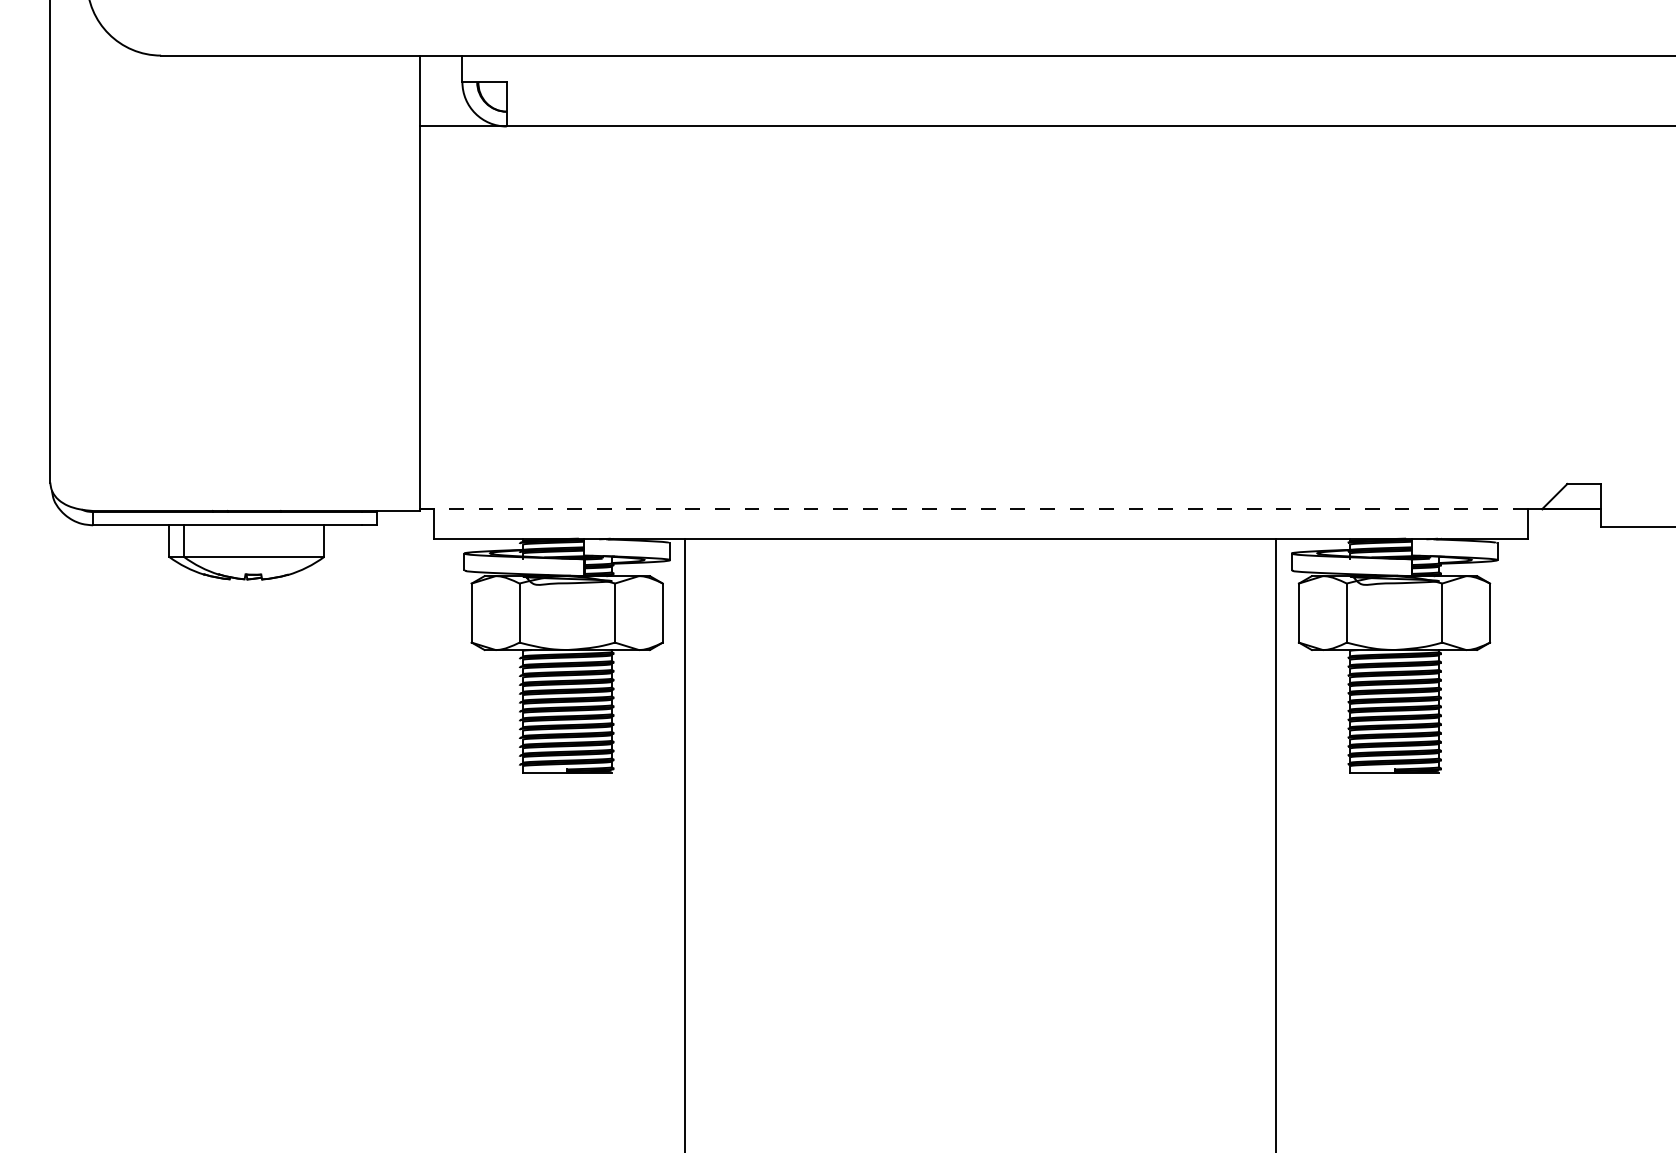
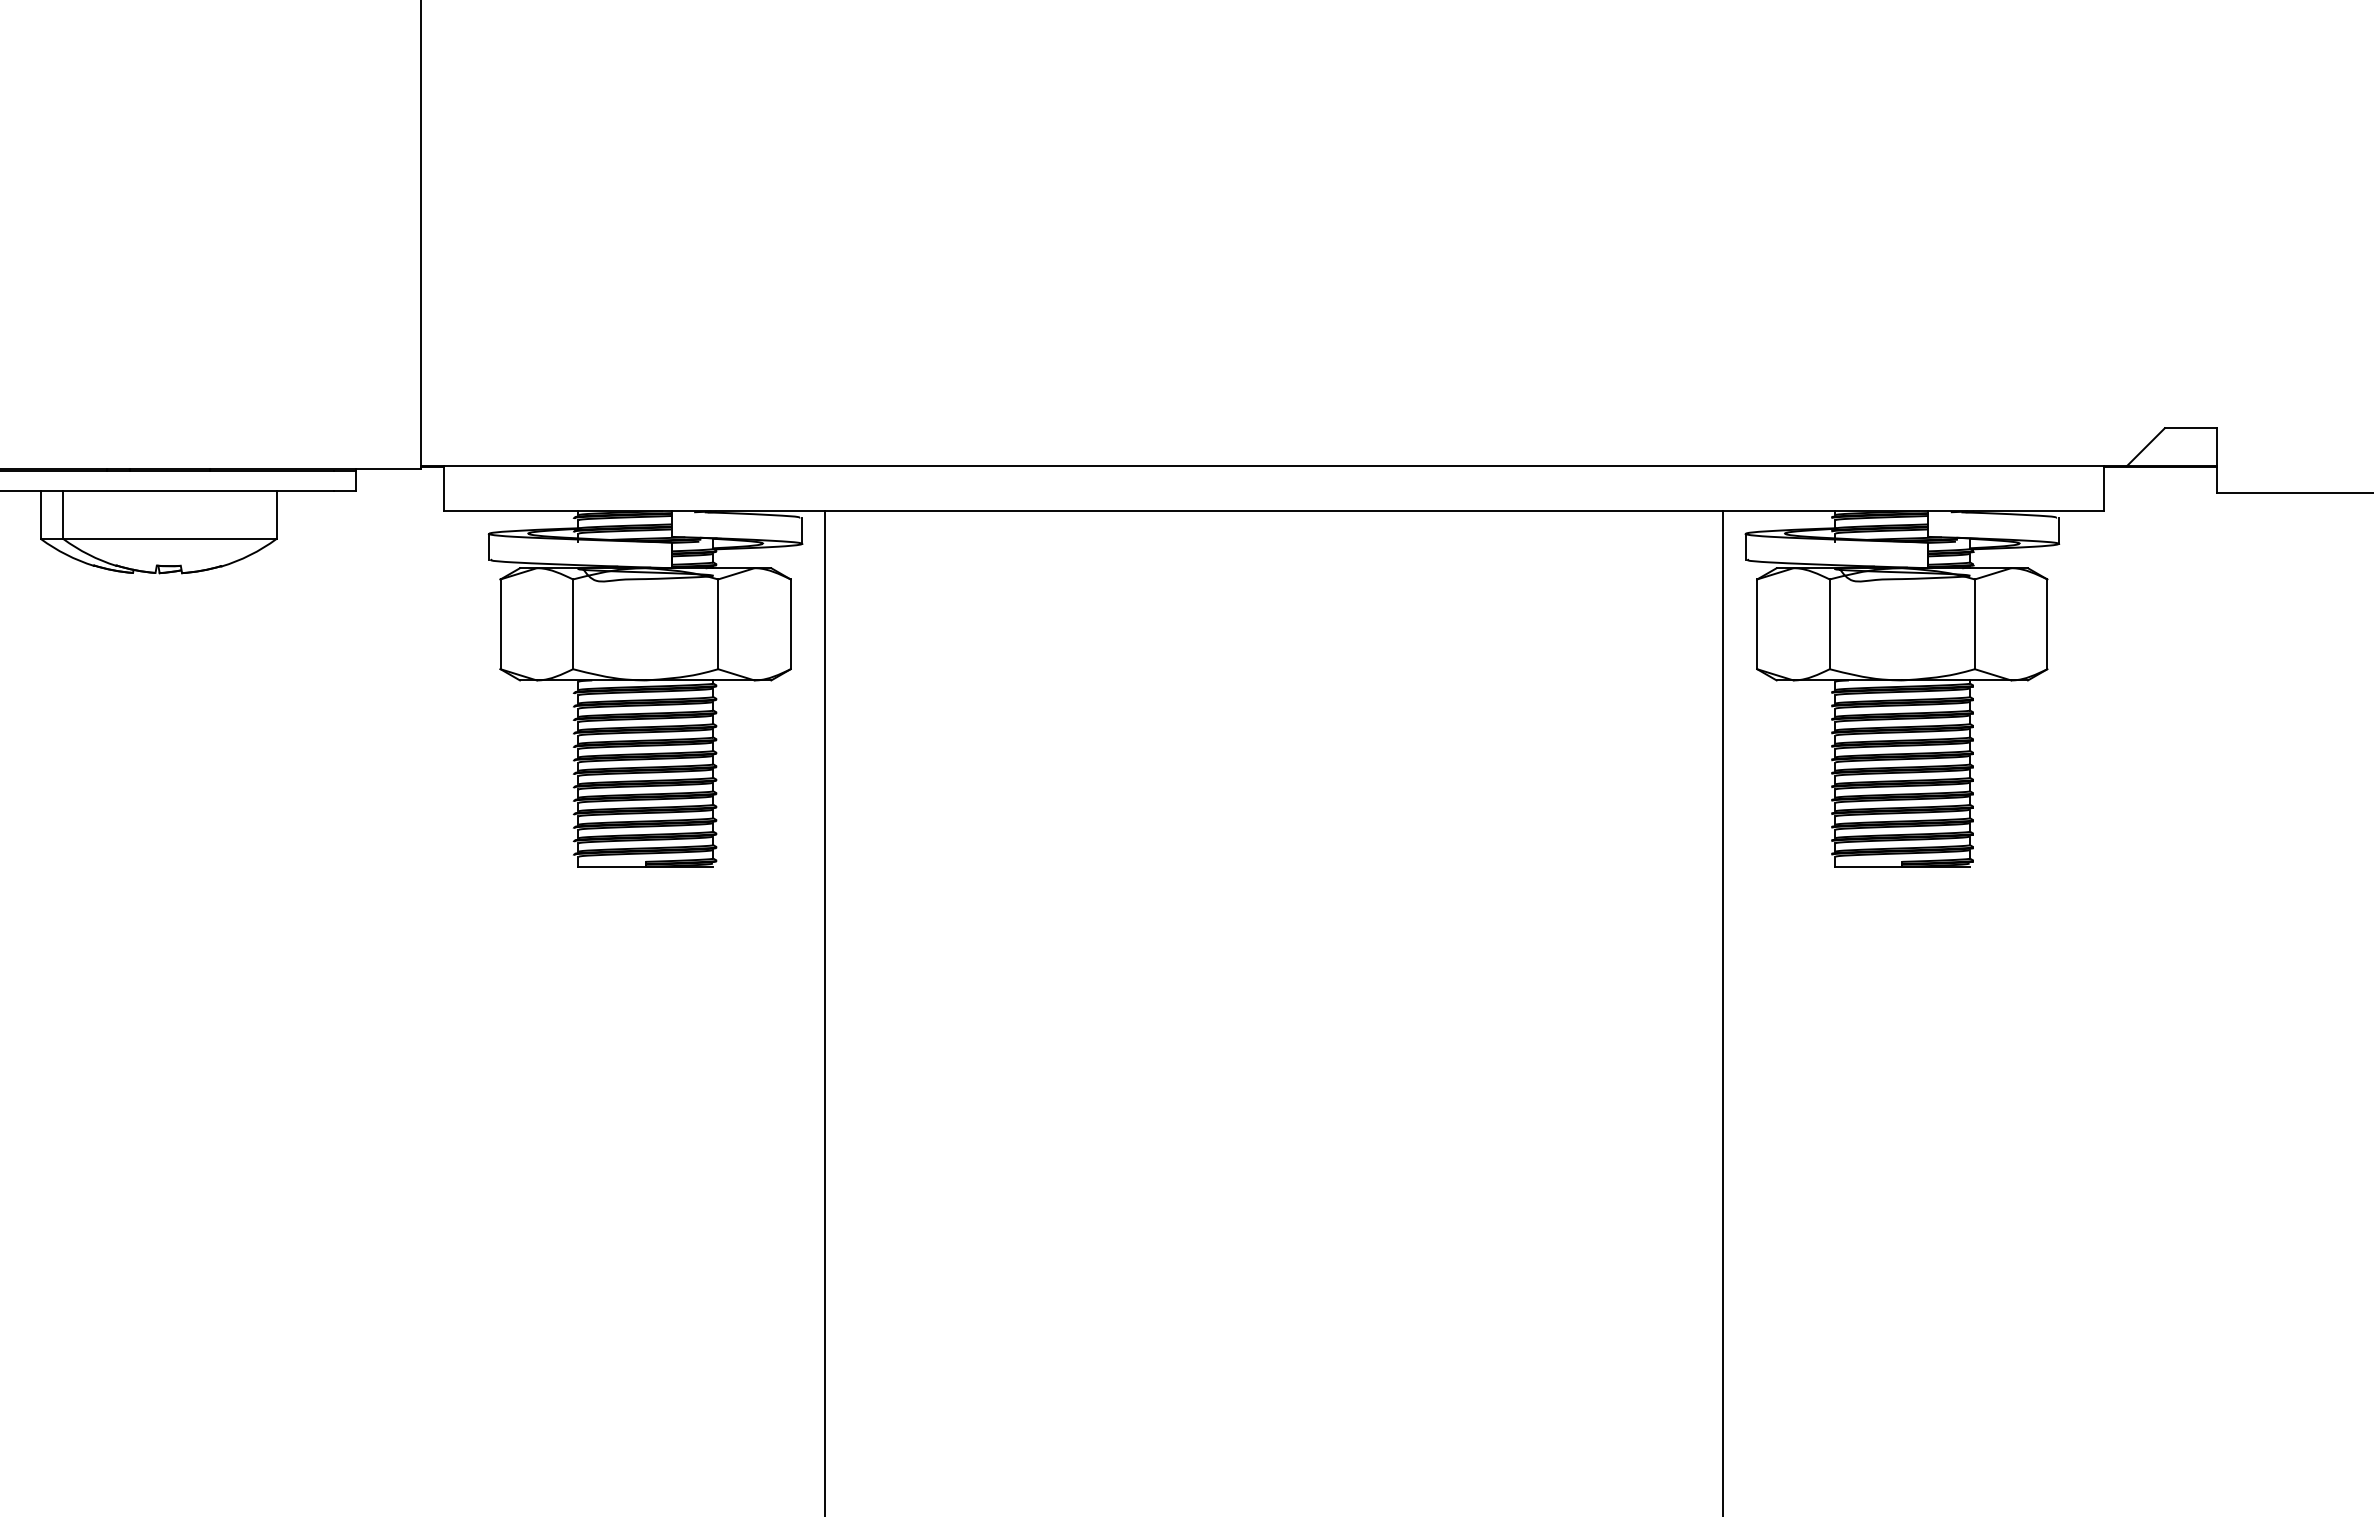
line: (981, 509) -> (1274, 466), dashed -> solid

